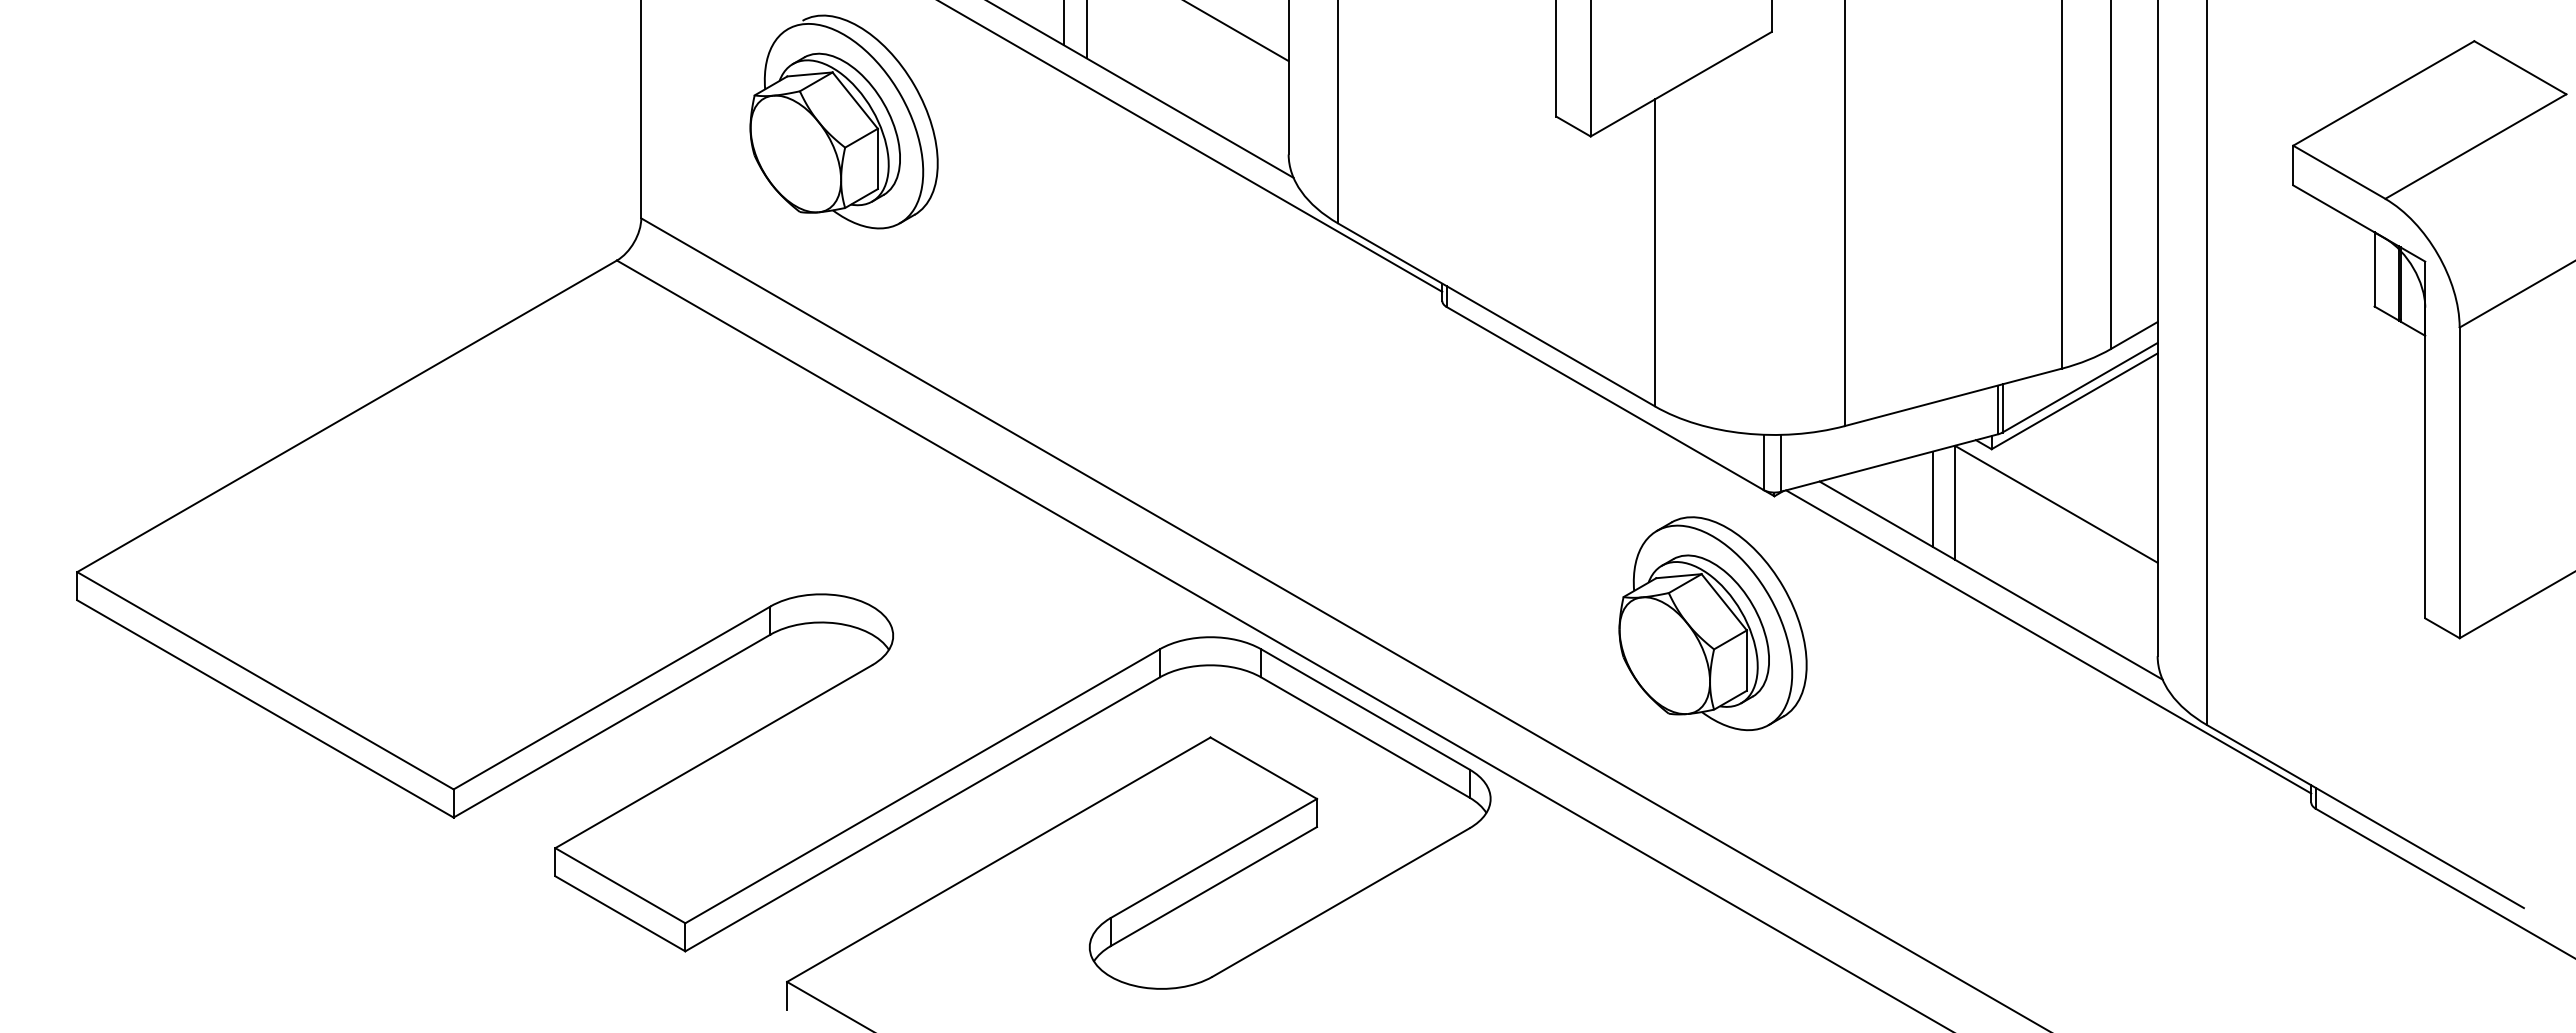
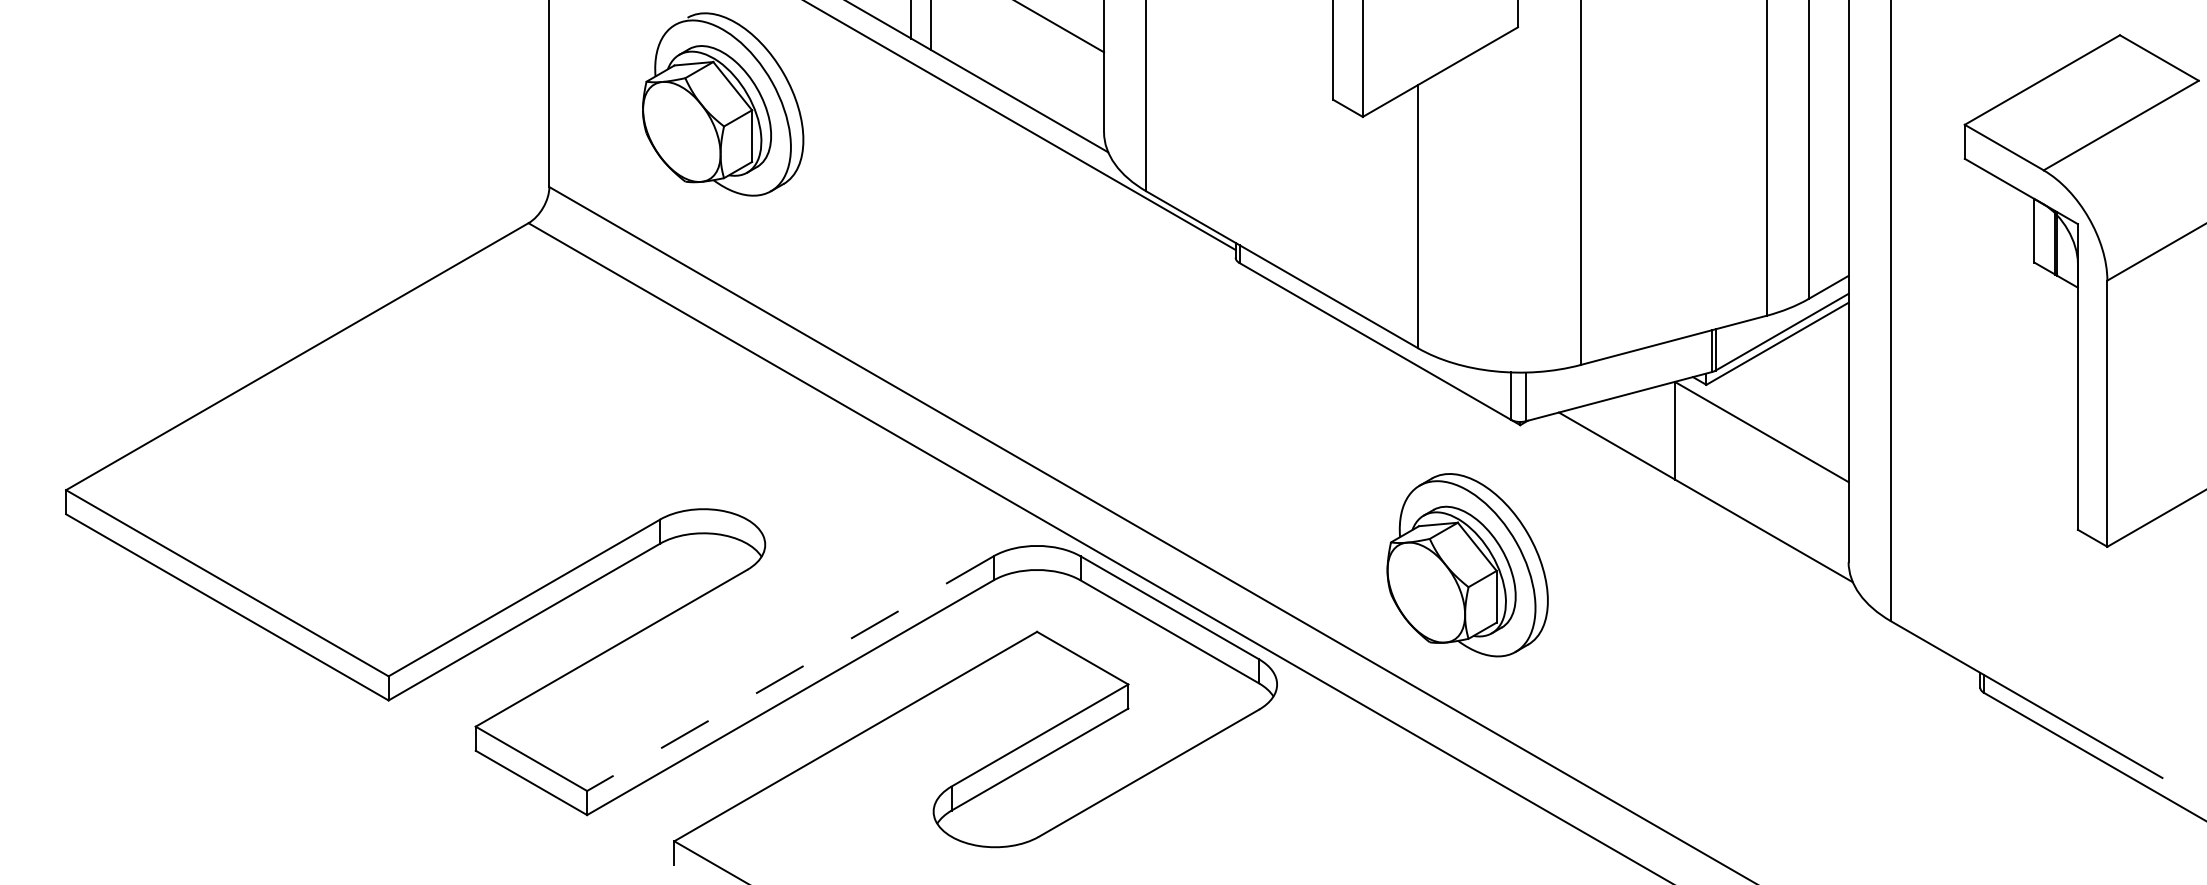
line: (1932, 498) -> (1655, 427), removed
part: (1712, 623) -> (1467, 565), moved
line: (2048, 641) -> (1755, 549), removed
line: (922, 786) -> (790, 673), solid -> dashed

